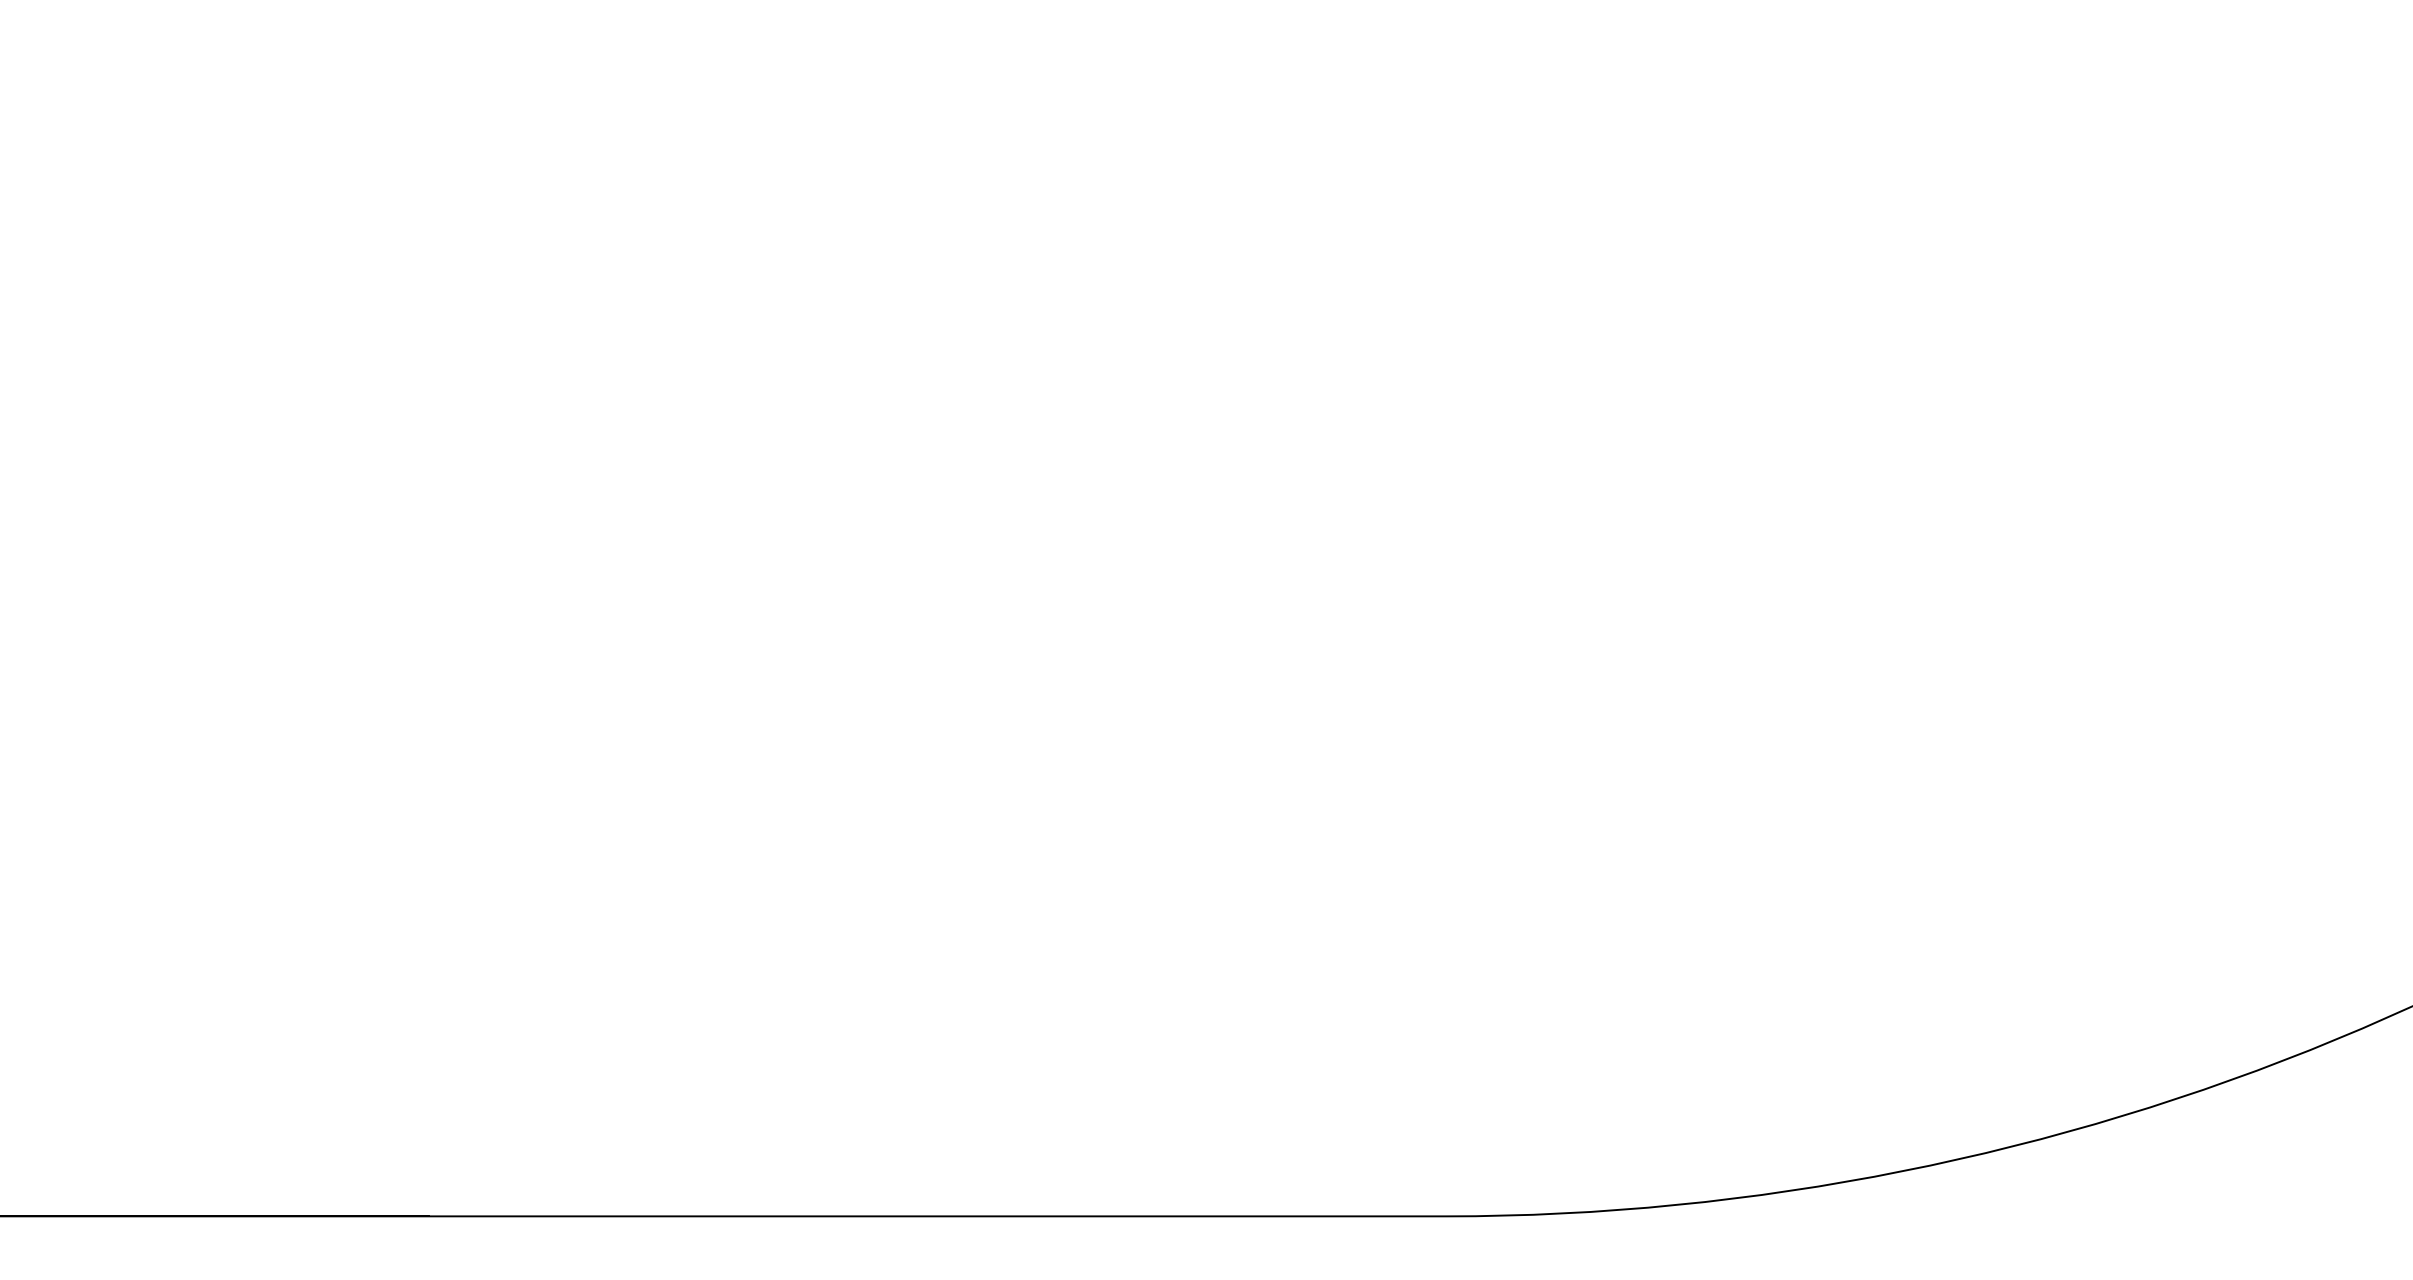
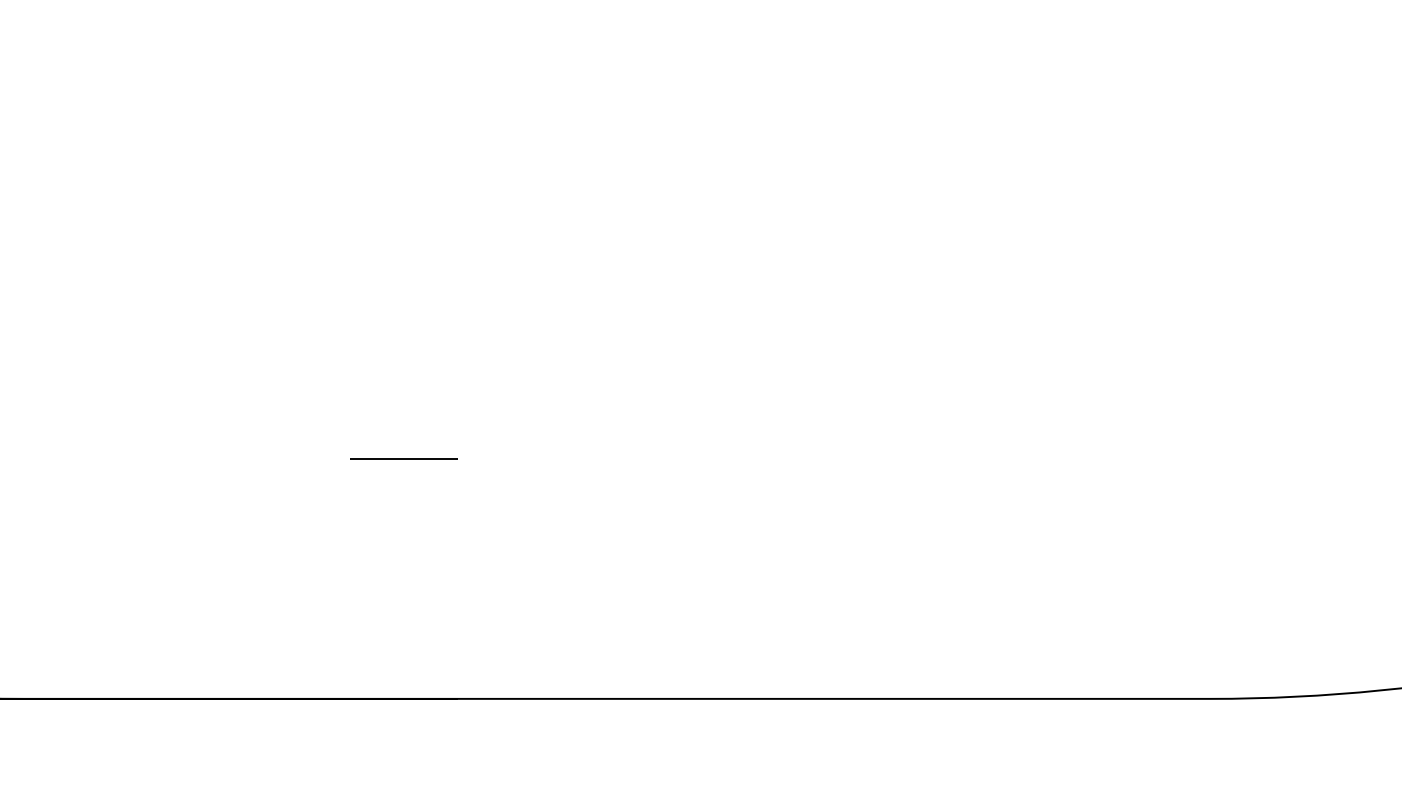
line: (357, 891) -> (403, 458), added

